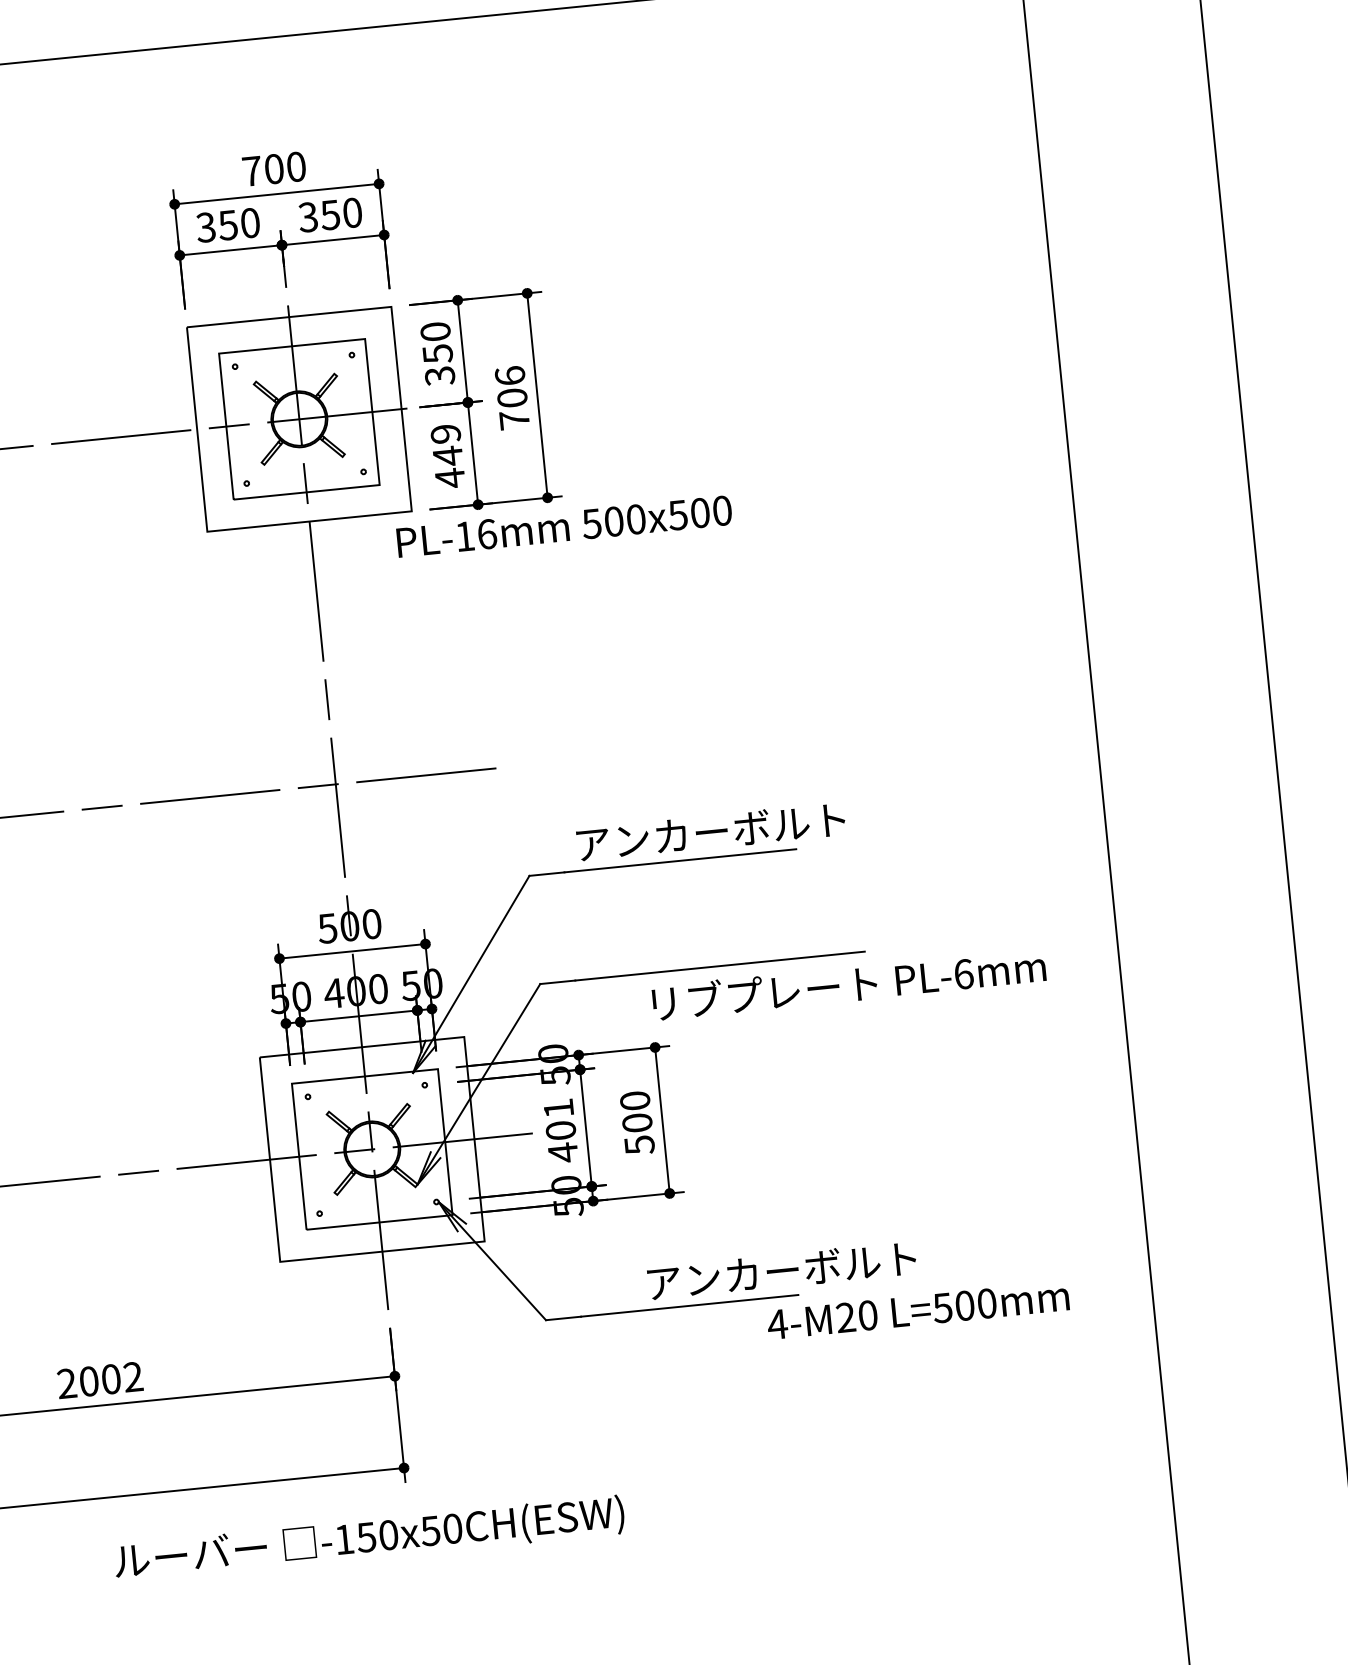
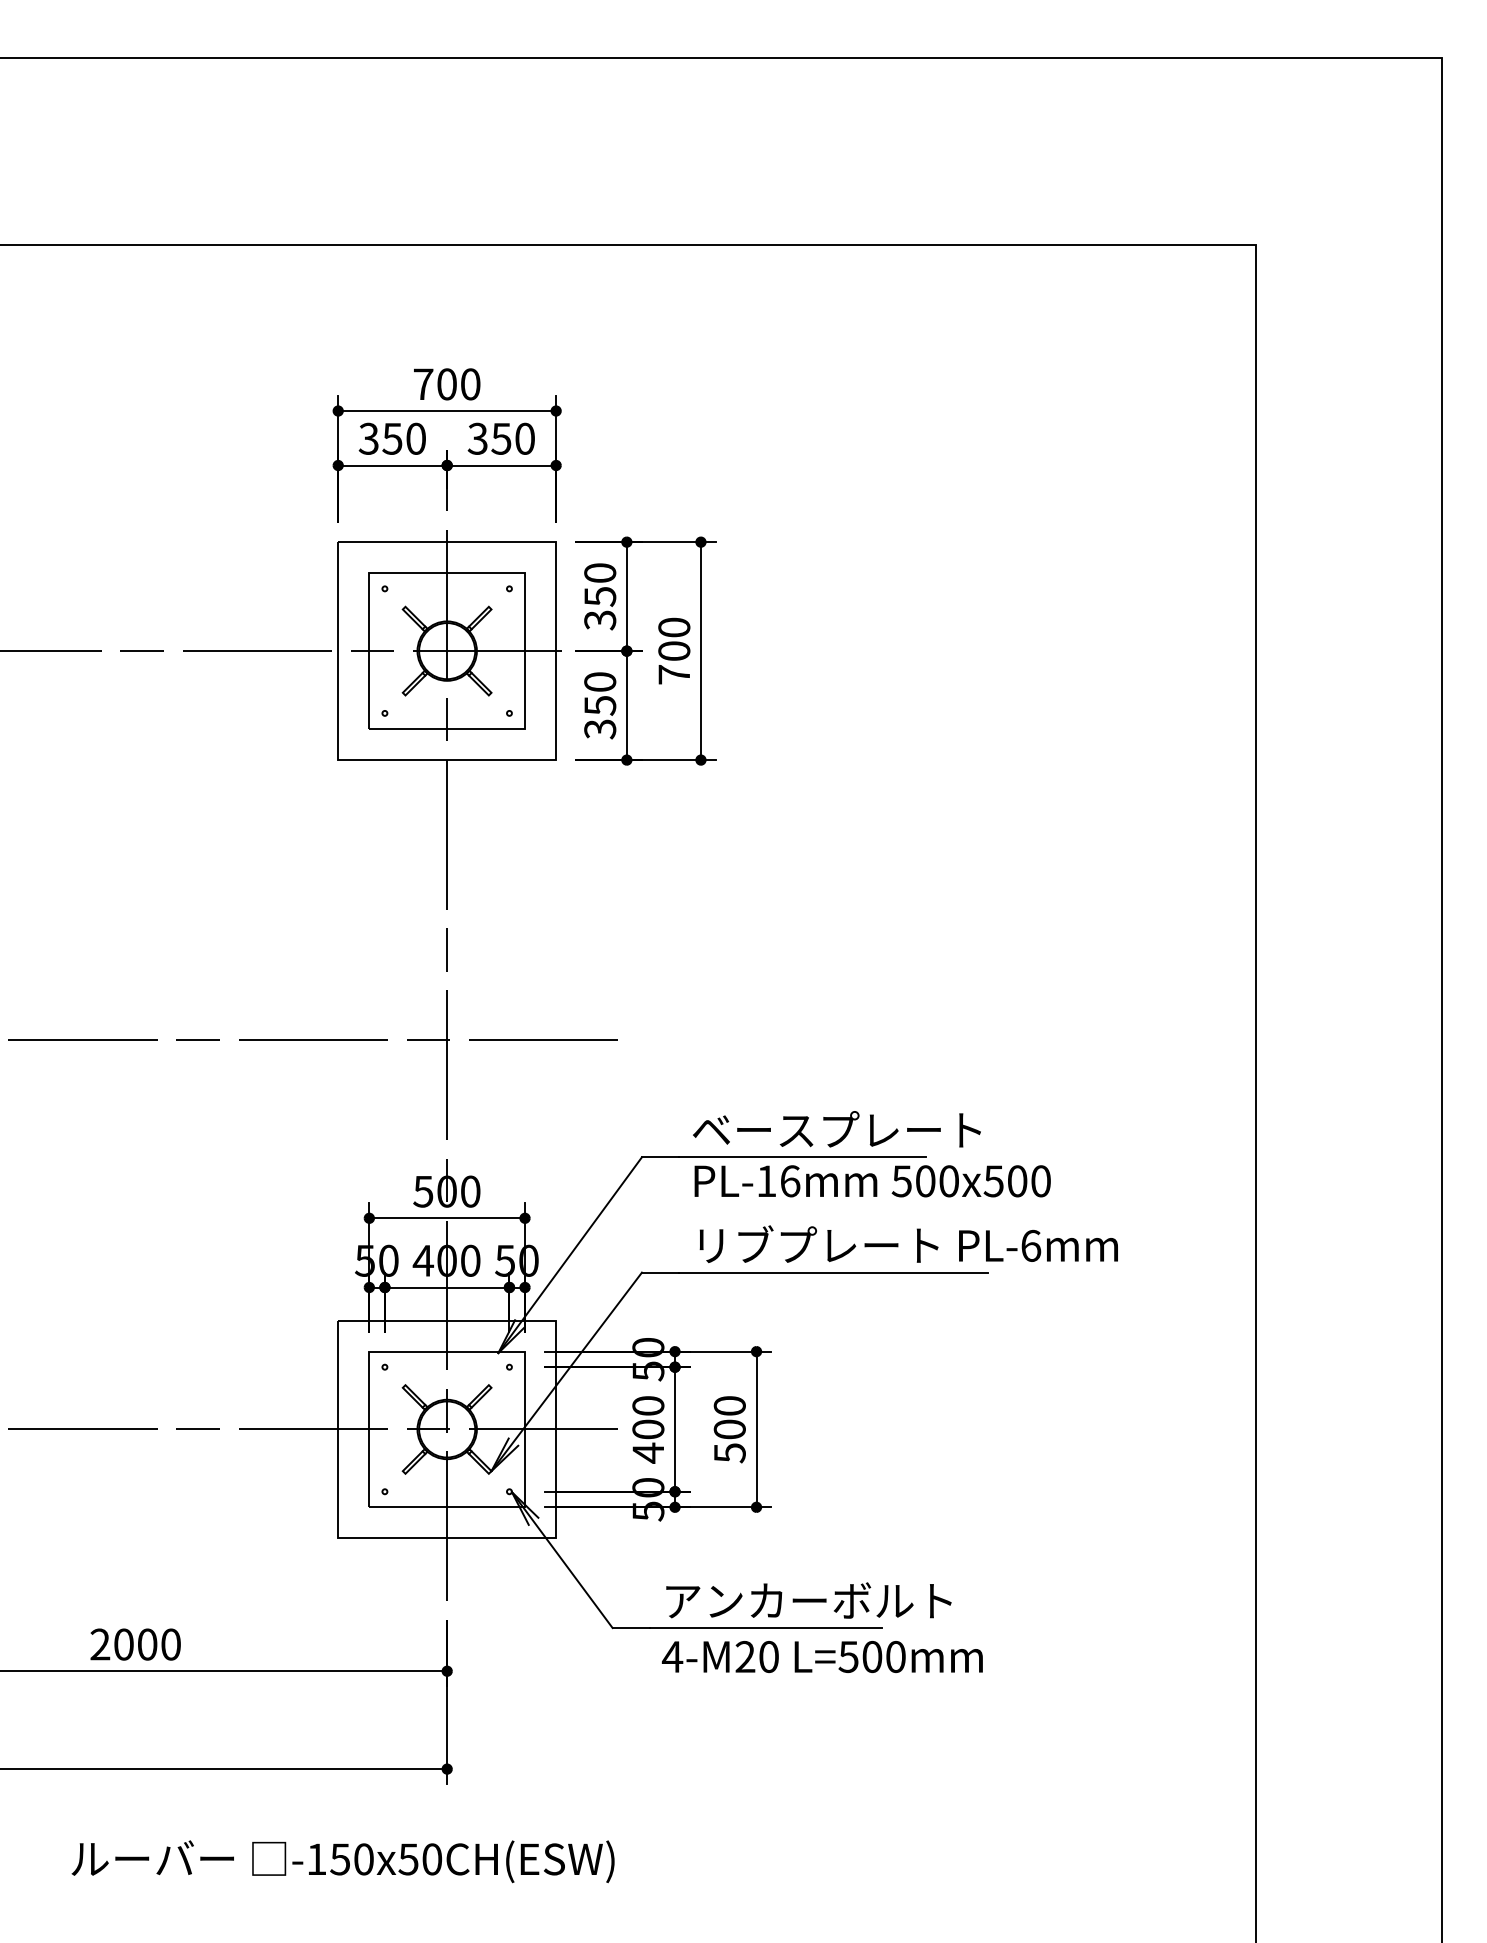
text: (510, 375) -> (674, 627), 706 -> 700
text: (448, 456) -> (600, 706), 449 -> 350
text: (564, 526) -> (872, 1181), moved
text: (691, 833) -> (817, 1129), アンカーボルト -> ベースプレート
text: (848, 983) -> (908, 1243), moved
text: (558, 1108) -> (648, 1405), 401 -> 400
text: (781, 1270) -> (808, 1600), moved
text: (917, 1310) -> (821, 1656), moved
text: (132, 1377) -> (170, 1644), 2002 -> 2000
text: (368, 1539) -> (342, 1861), moved

